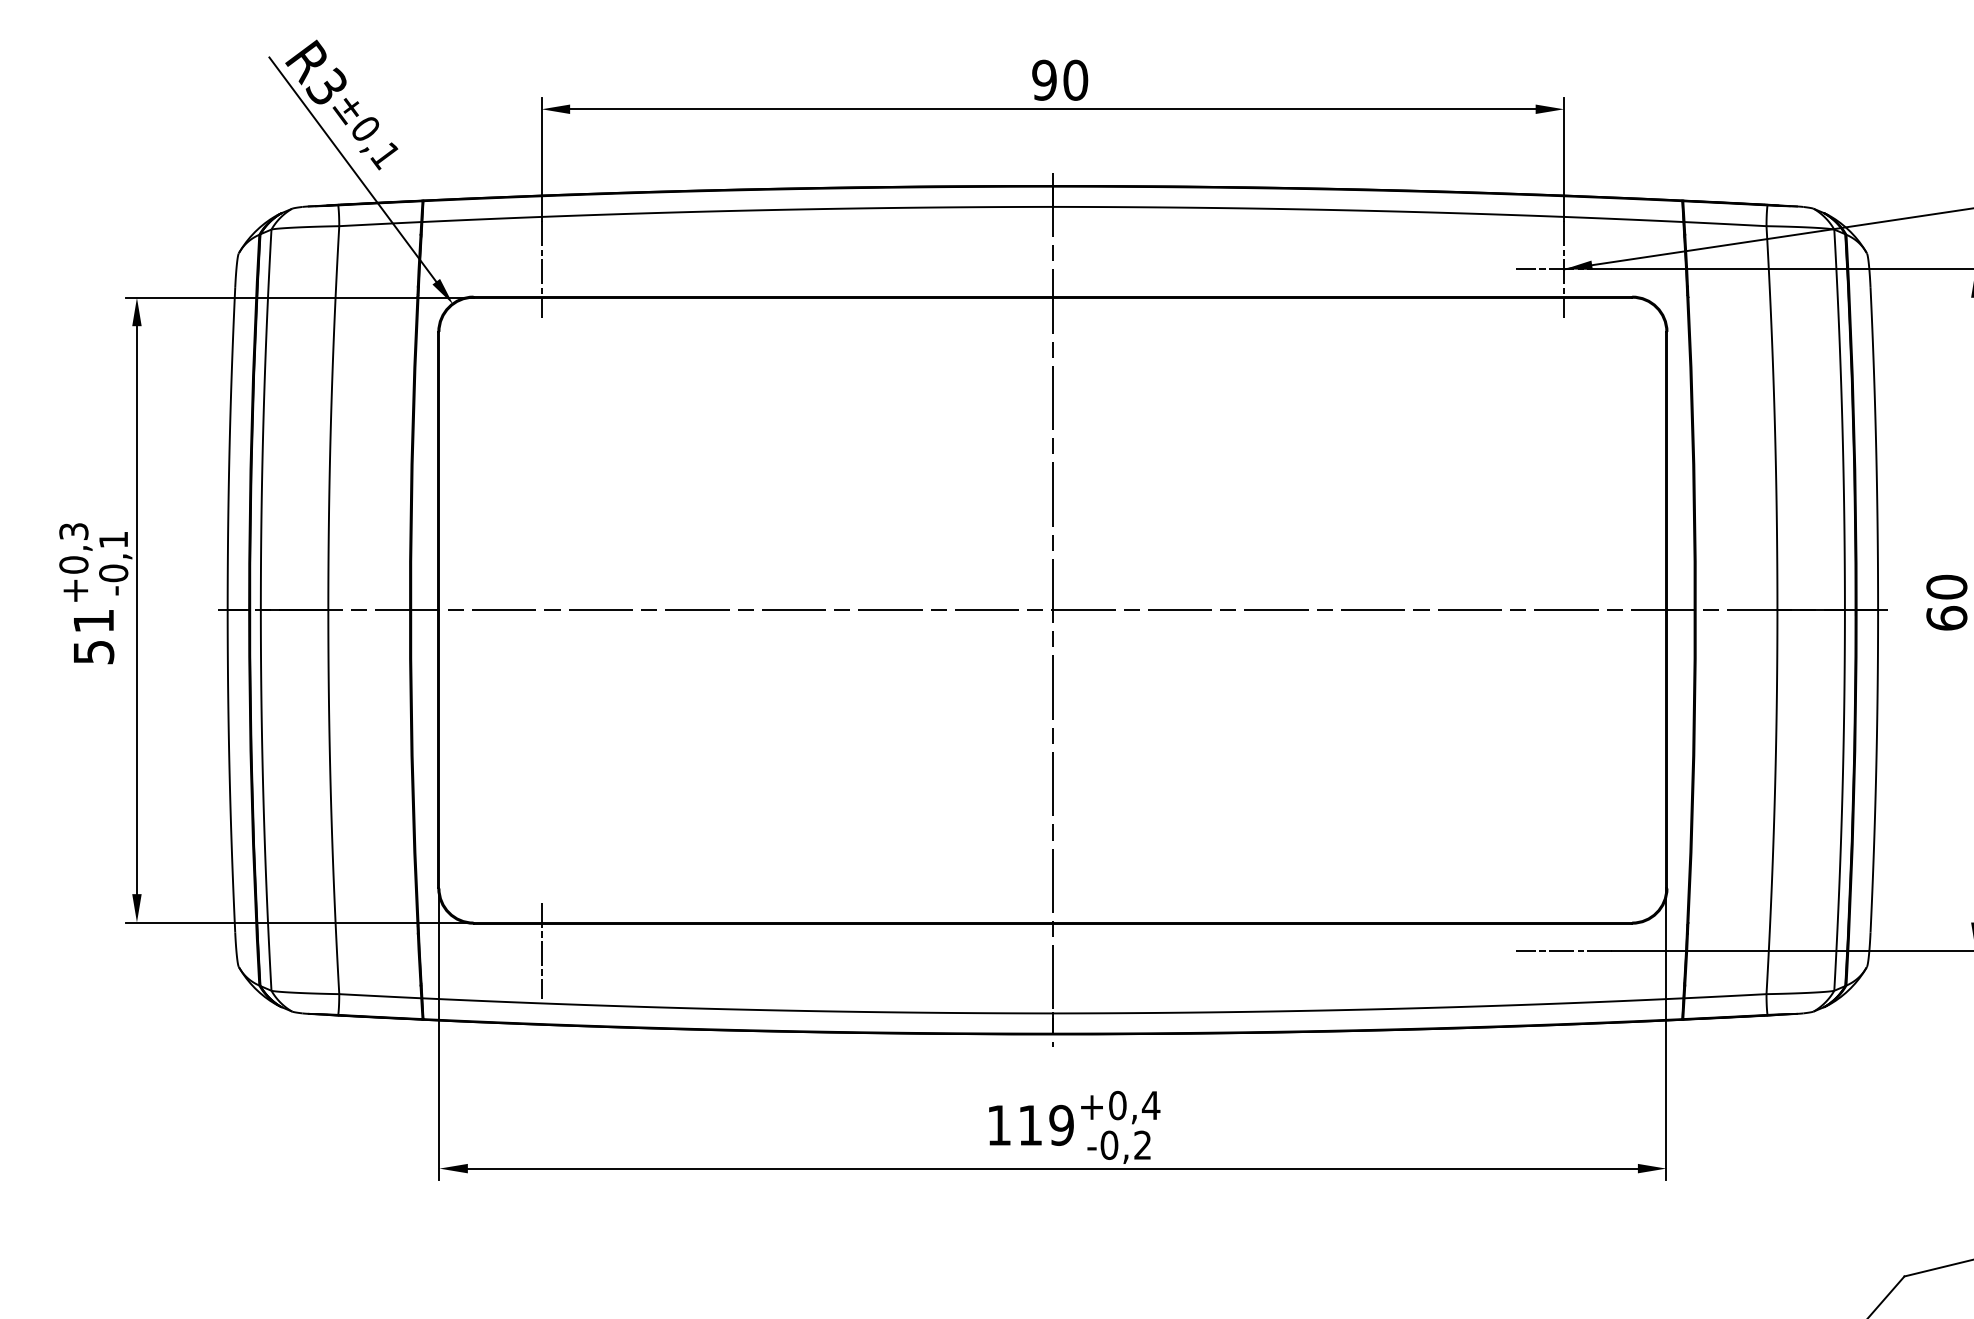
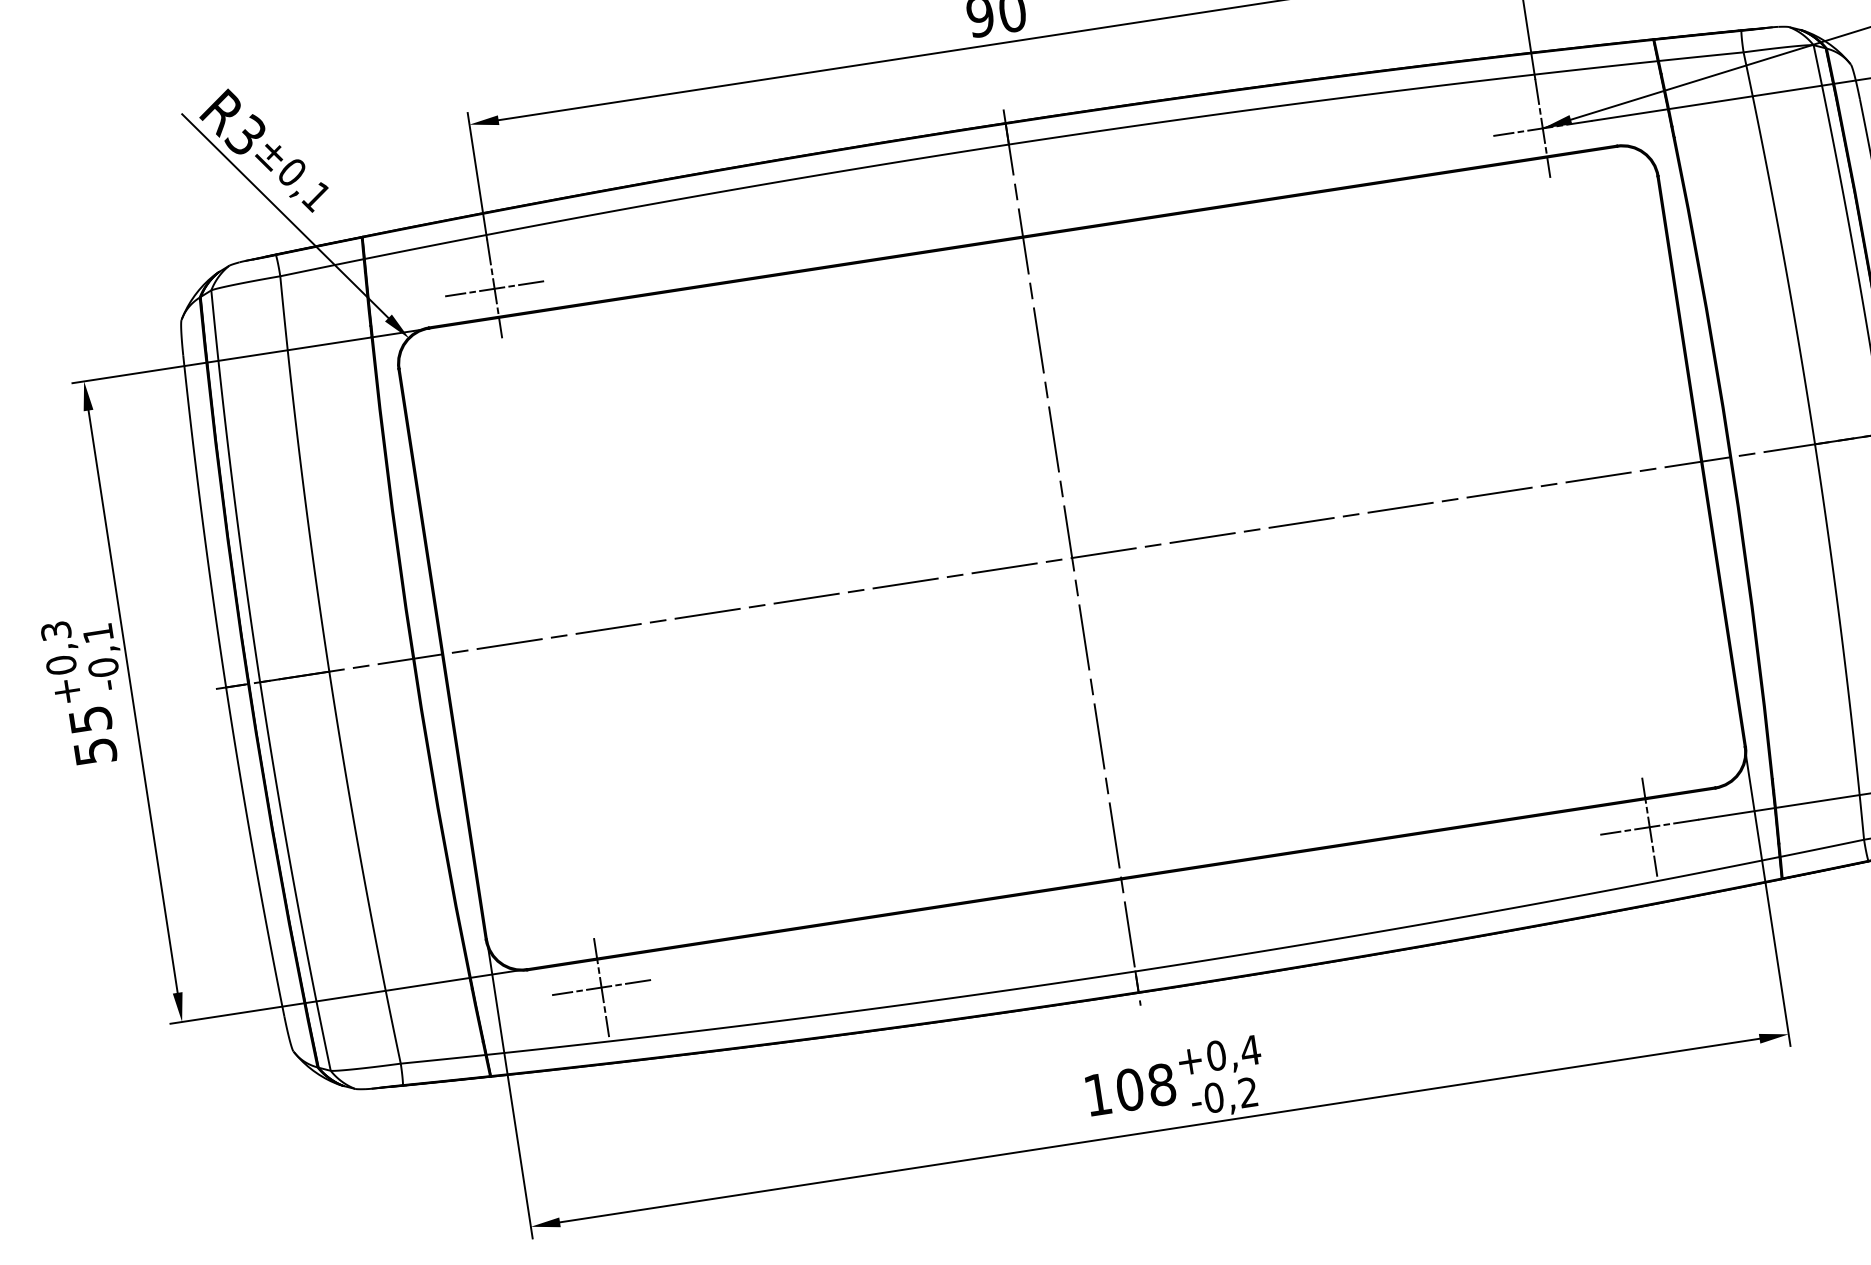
line: (541, 269) -> (494, 288), added
text: (94, 620) -> (91, 718), 51 -> 55
line: (541, 950) -> (601, 987), added
line: (1564, 950) -> (1650, 826), added
text: (1045, 1124) -> (1145, 1086), 119 -> 108

